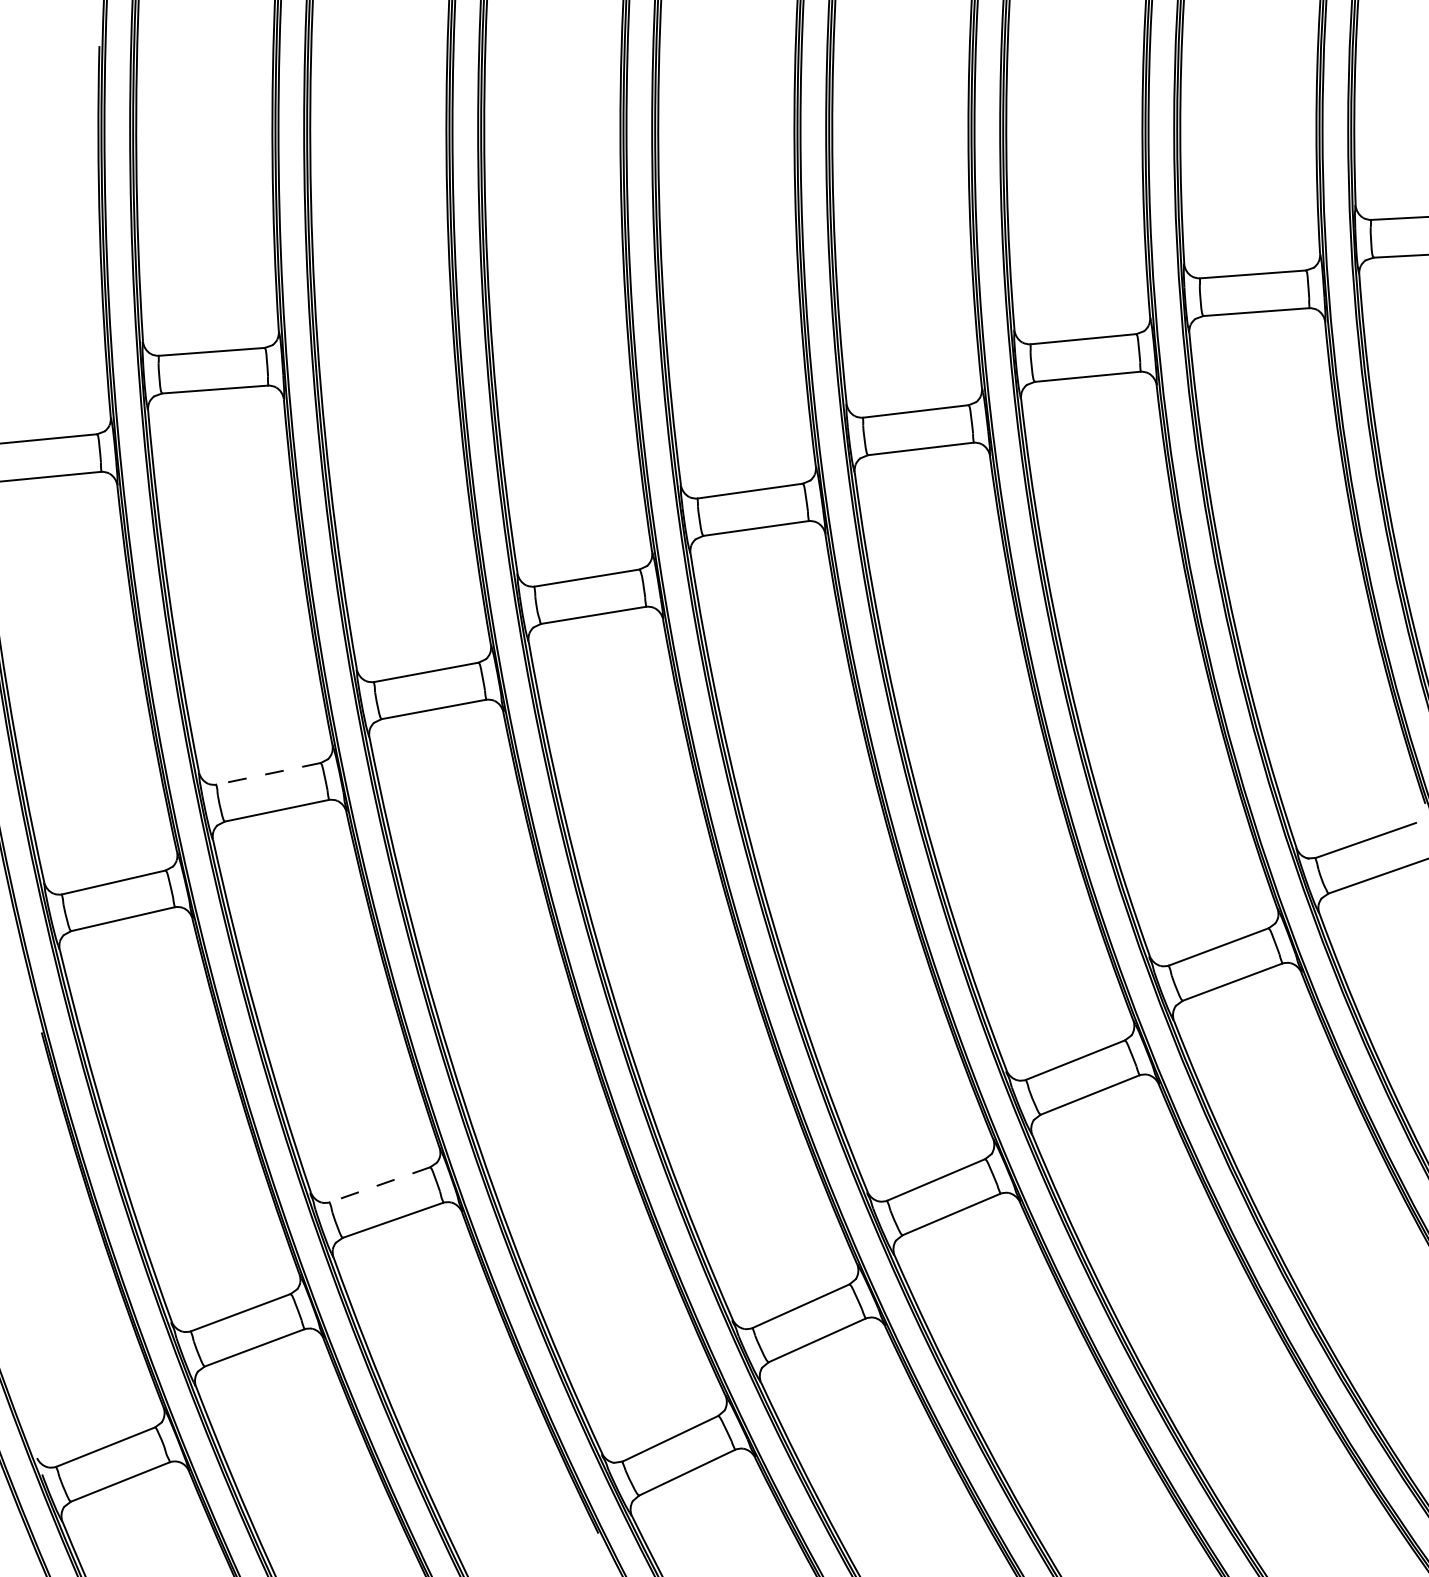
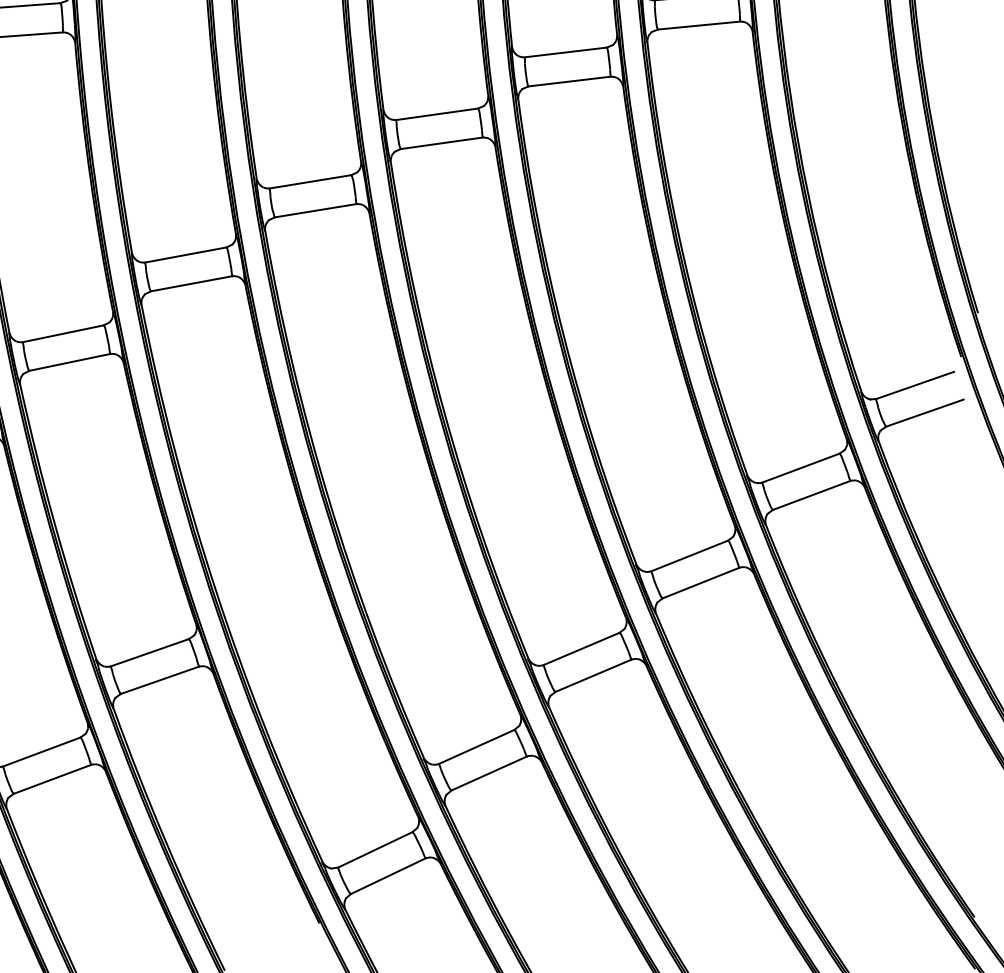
line: (268, 773) -> (63, 333), dashed -> solid
line: (380, 1184) -> (150, 652), dashed -> solid

